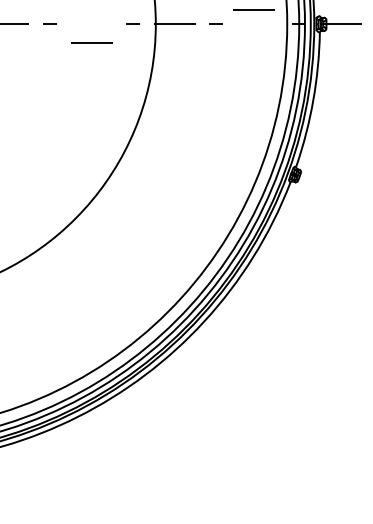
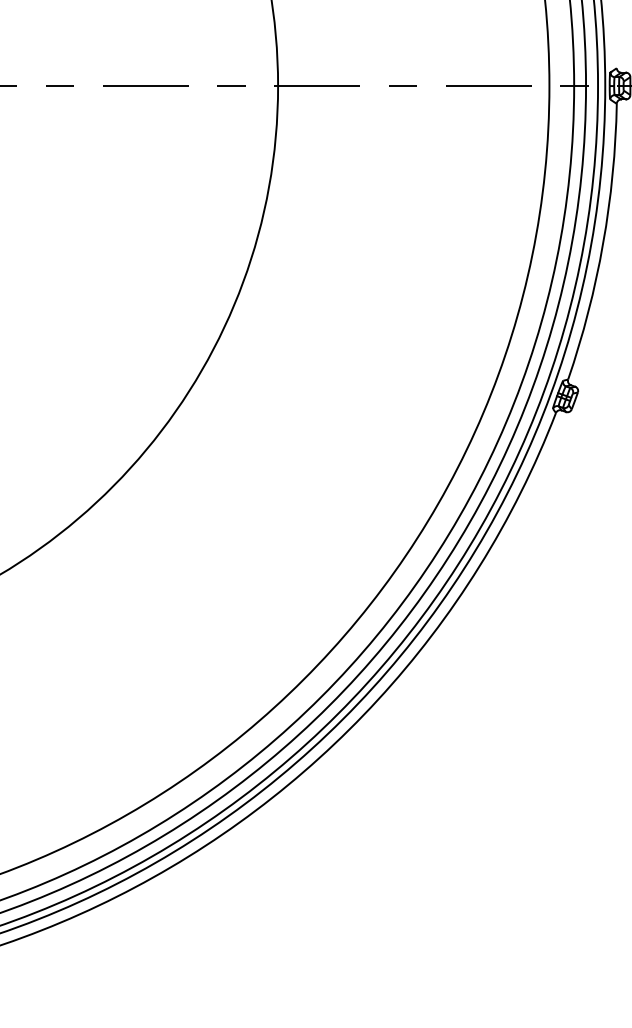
line: (253, 9) -> (488, 84), moved
line: (91, 42) -> (145, 84), moved

